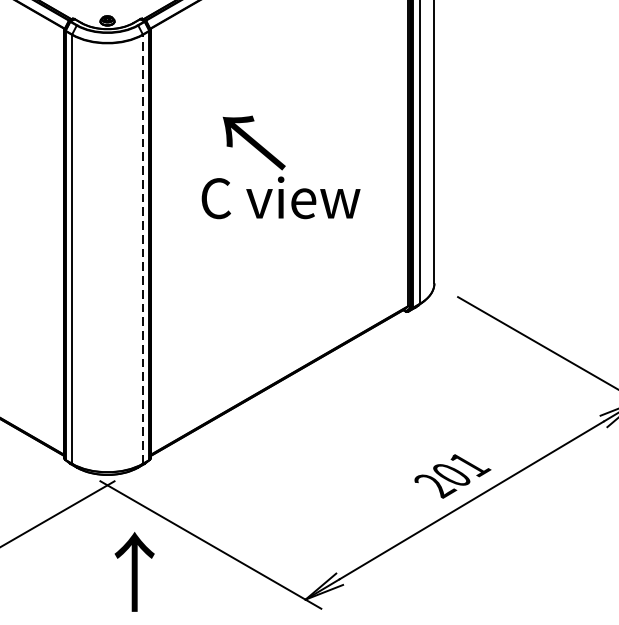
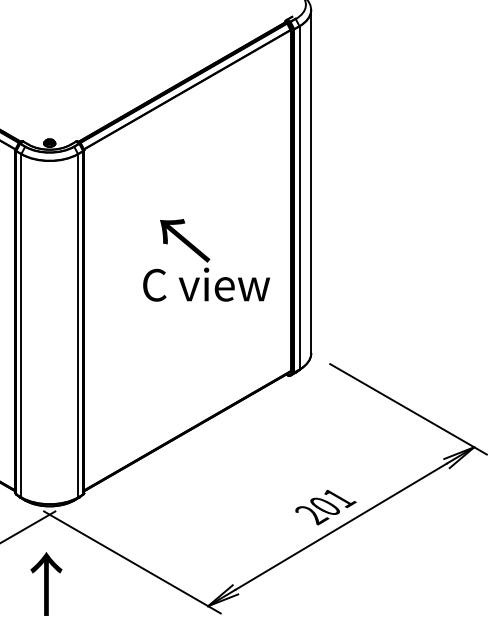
text: (280, 167) -> (206, 260), moved
line: (143, 248) -> (78, 325), dashed -> solid
text: (134, 571) -> (46, 583), moved

